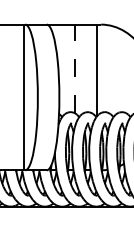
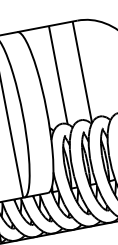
line: (75, 68) -> (58, 74), dashed -> solid

